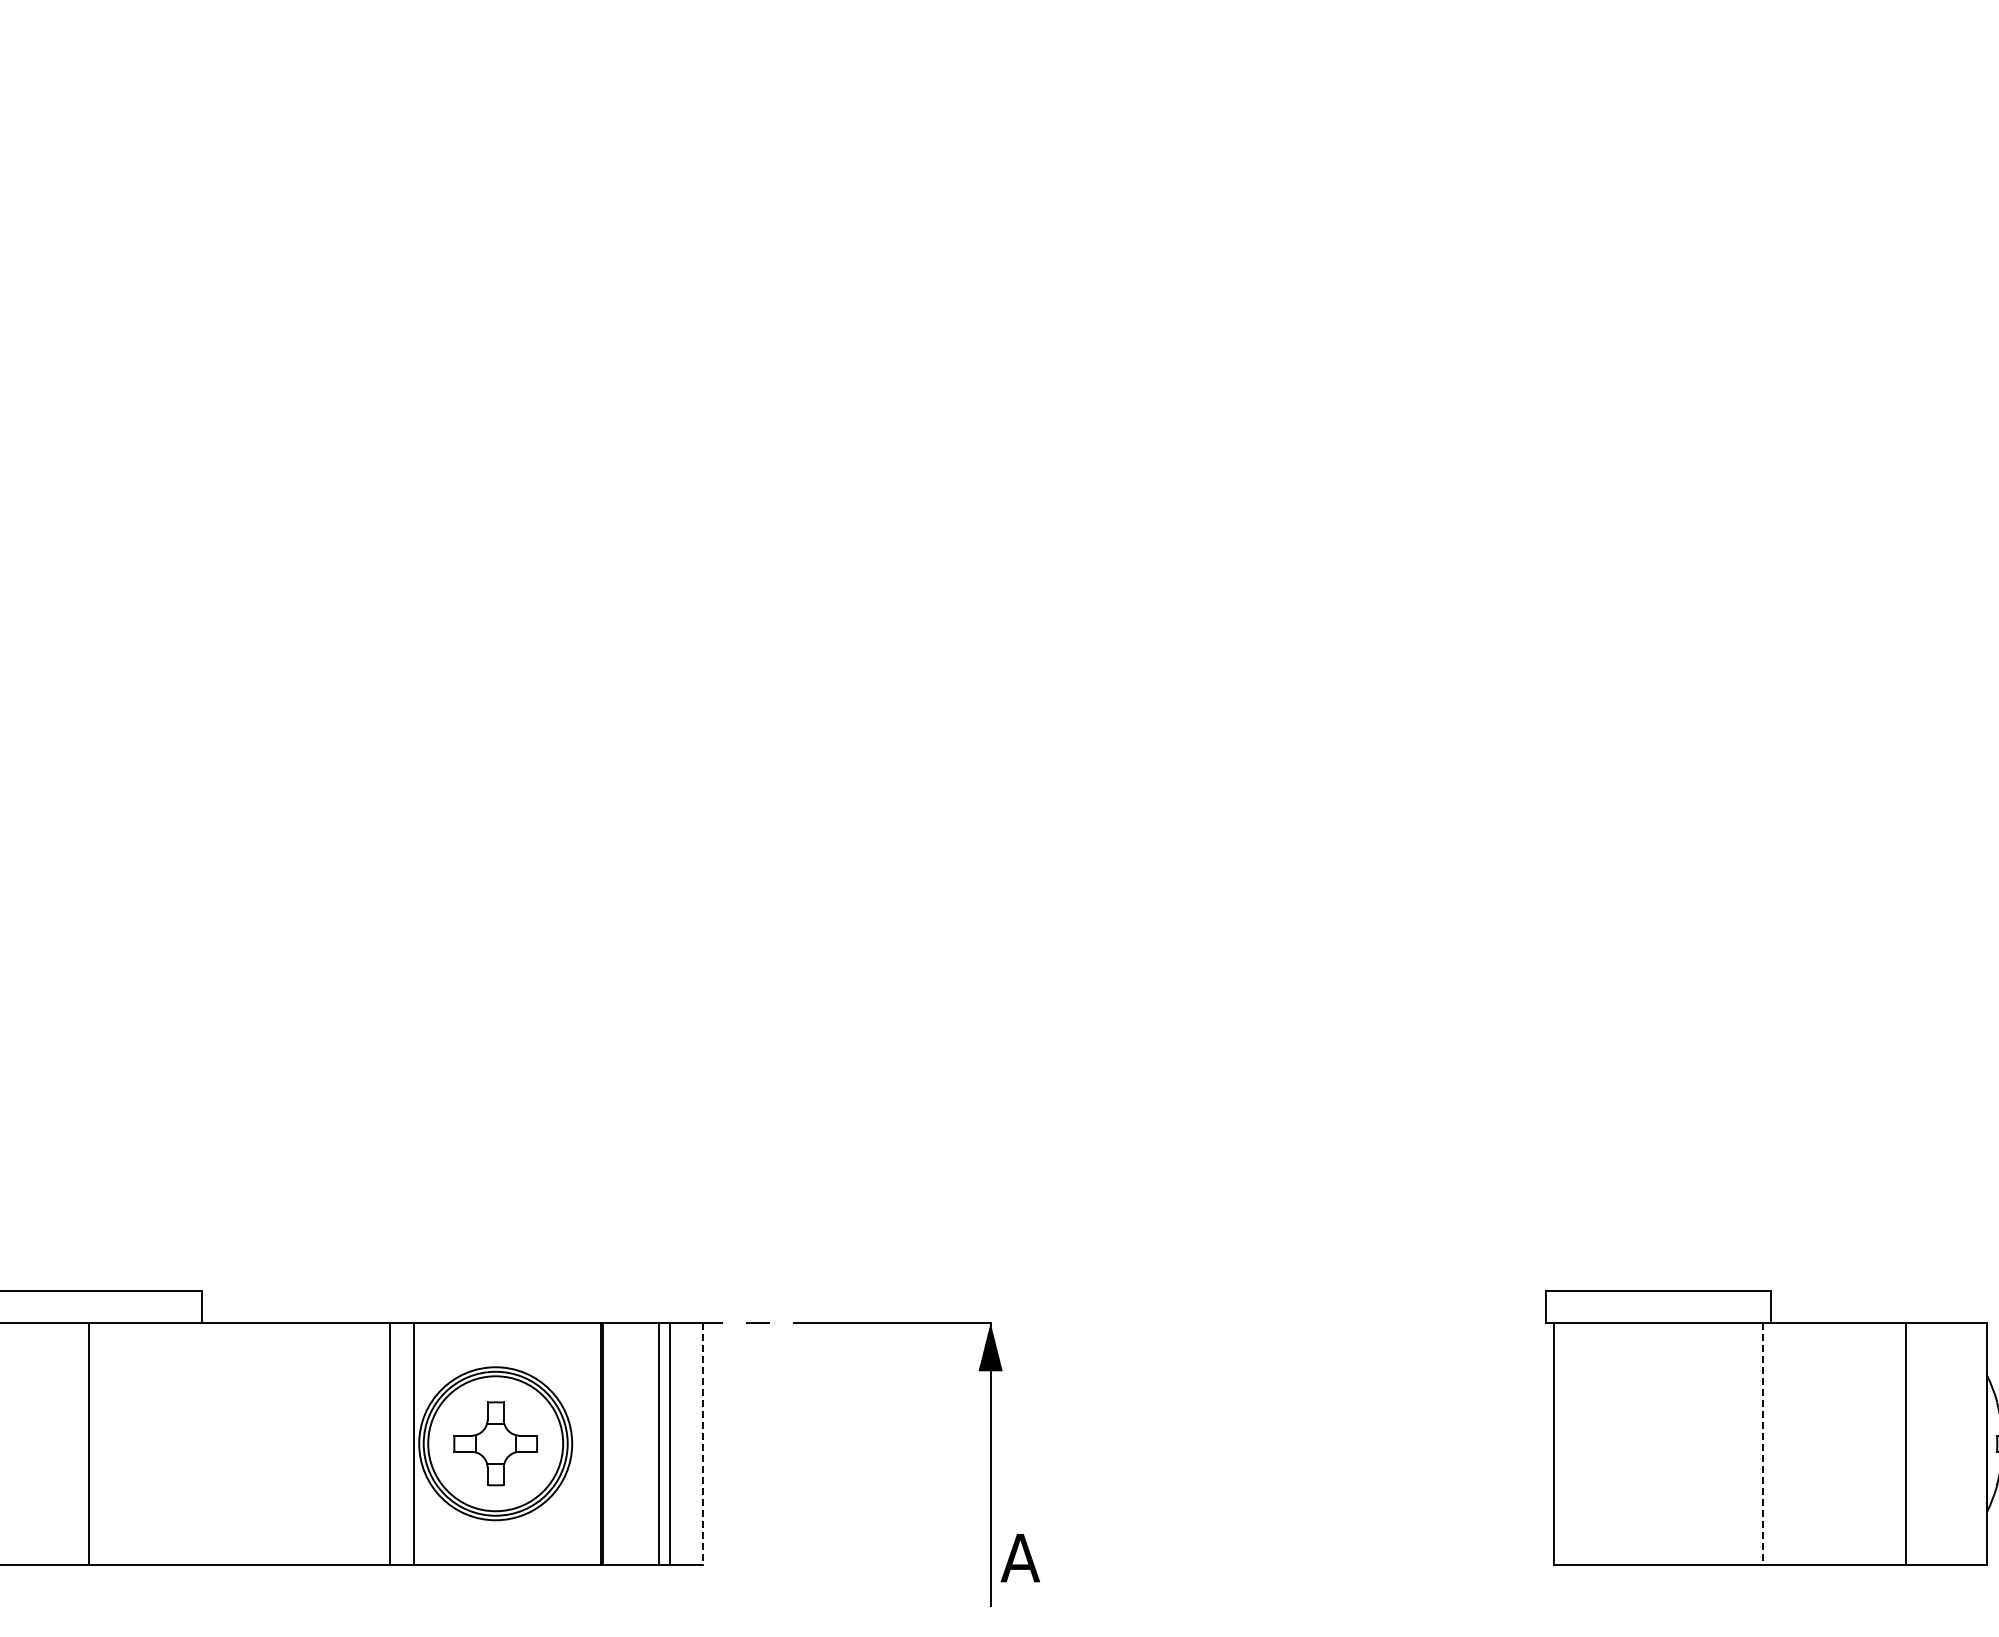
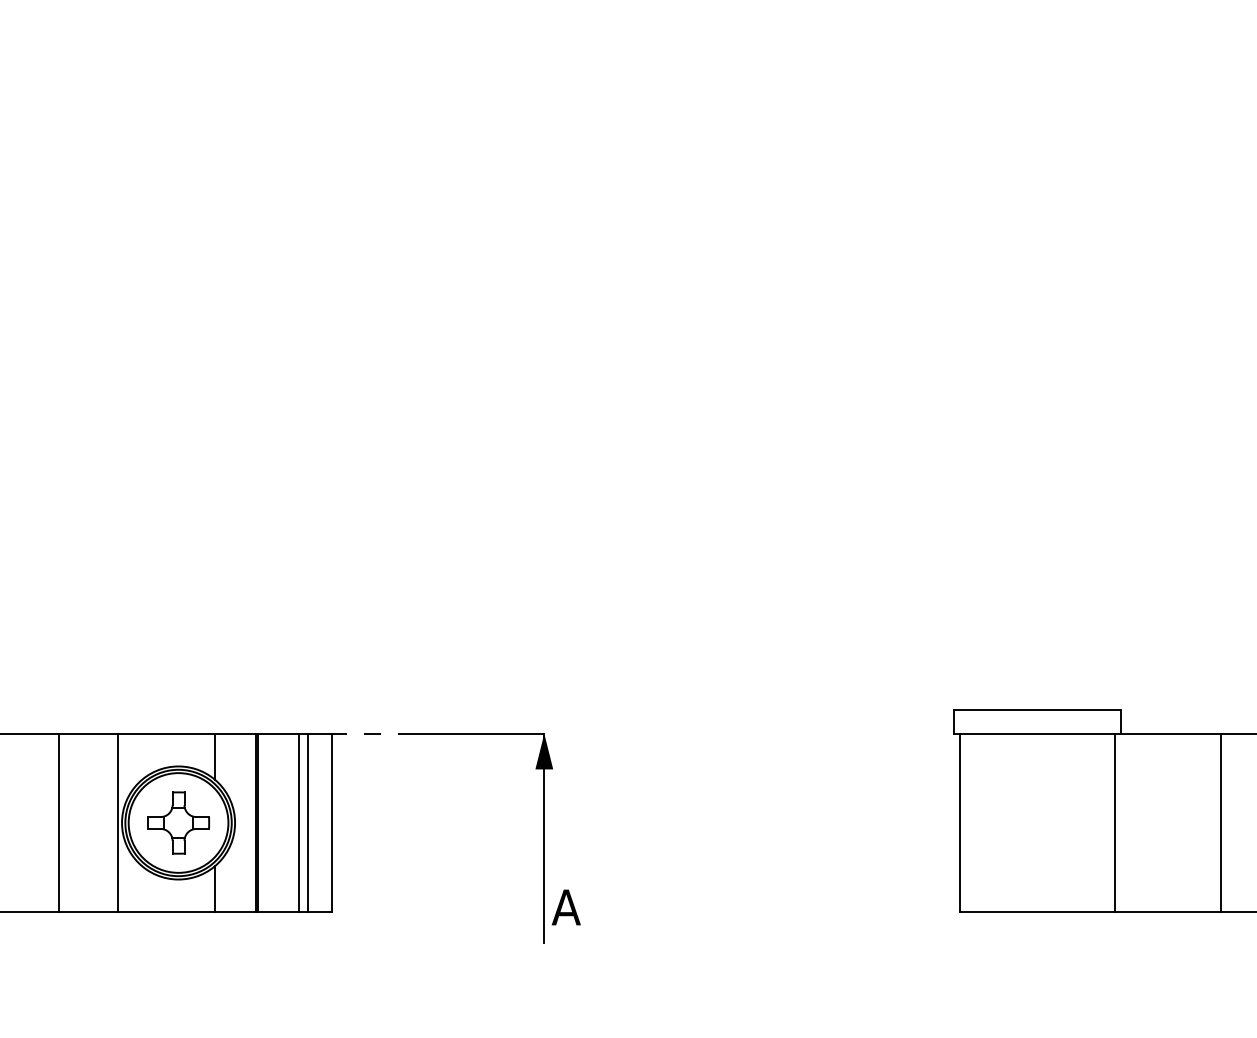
line: (544, 1353) -> (214, 756), added
line: (389, 1443) -> (58, 822), moved
line: (702, 1443) -> (331, 822), dashed -> solid
line: (1762, 1443) -> (1114, 822), dashed -> solid
line: (544, 1533) -> (214, 889), added

